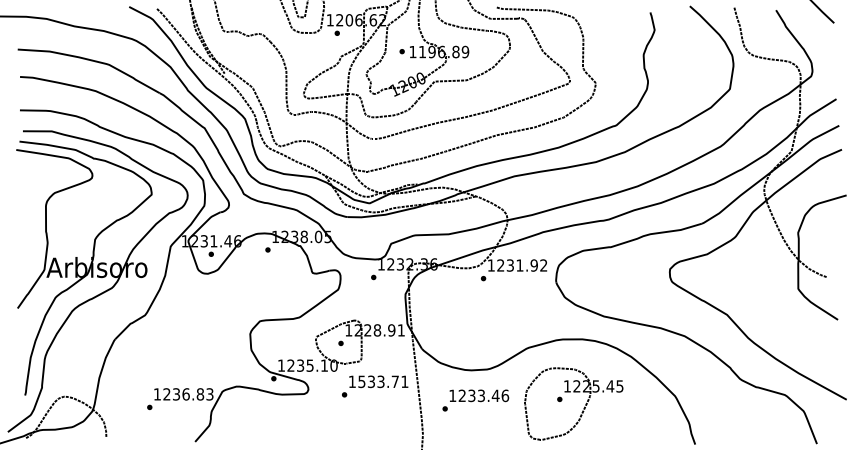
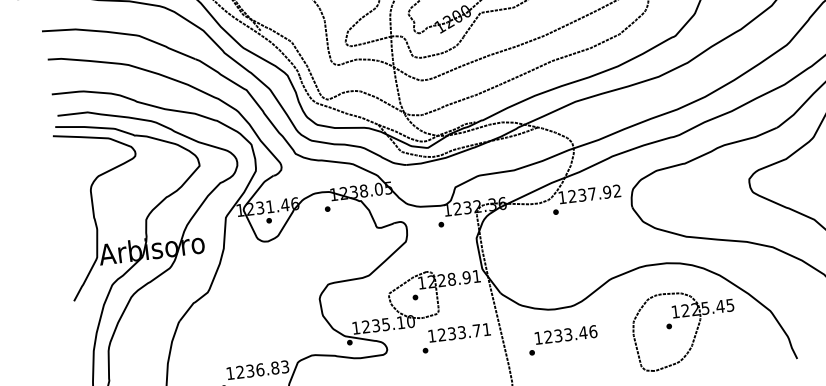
text: (519, 265) -> (591, 194), 1231.92 -> 1237.92
text: (361, 381) -> (441, 334), 1533.71 -> 1233.71
part: (573, 392) -> (682, 317), moved

